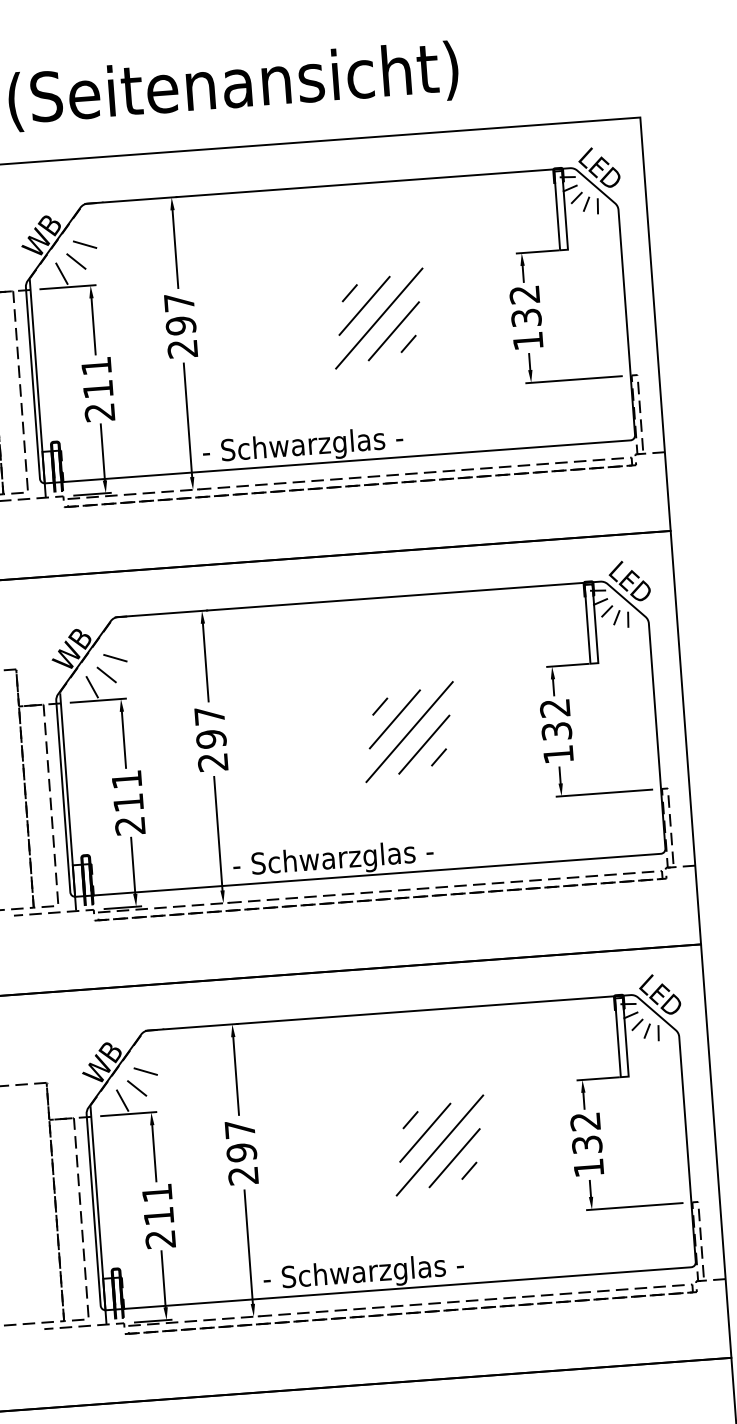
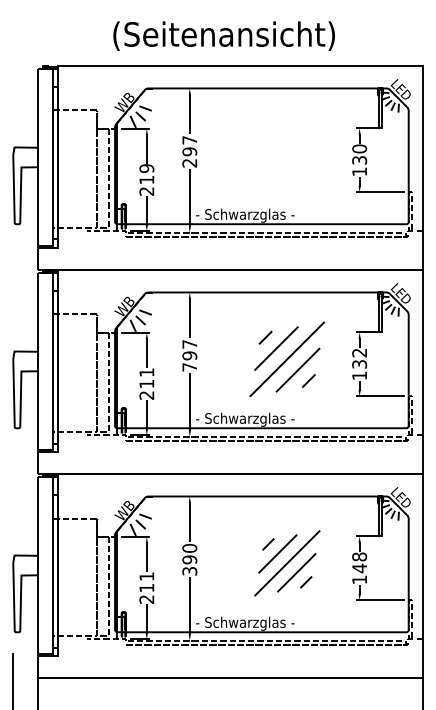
text: (524, 293) -> (359, 148), 132 -> 130
part: (379, 318) -> (287, 155), removed
text: (95, 366) -> (146, 168), 211 -> 219
part: (409, 732) -> (287, 359), size x1.6
text: (212, 762) -> (189, 367), 297 -> 797
text: (586, 1132) -> (359, 562), 132 -> 148
part: (440, 1145) -> (287, 563), size x1.4
text: (241, 1152) -> (189, 559), 297 -> 390

